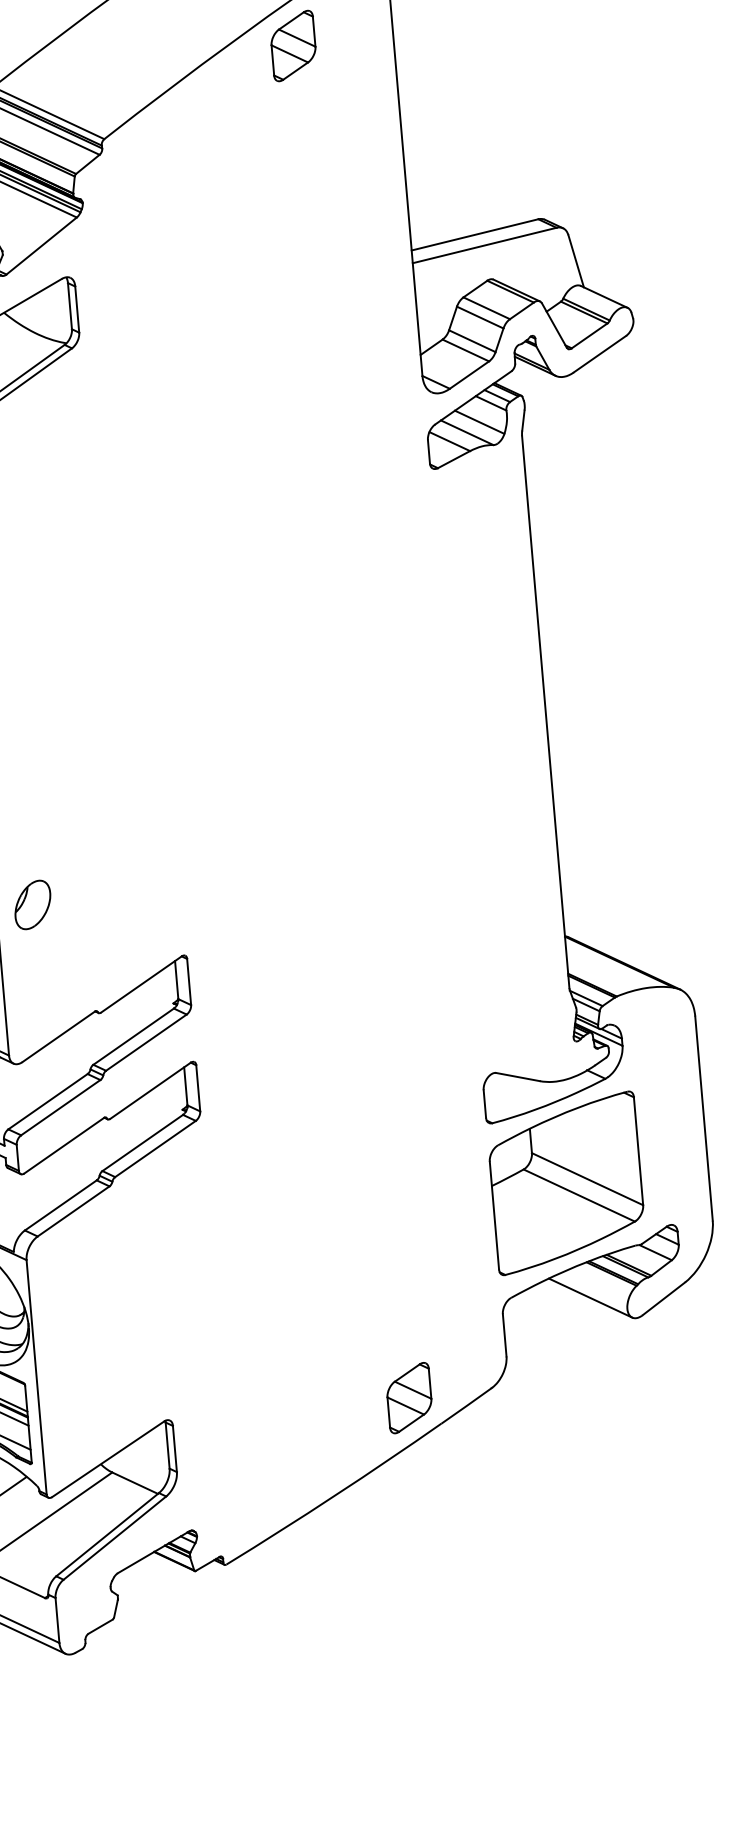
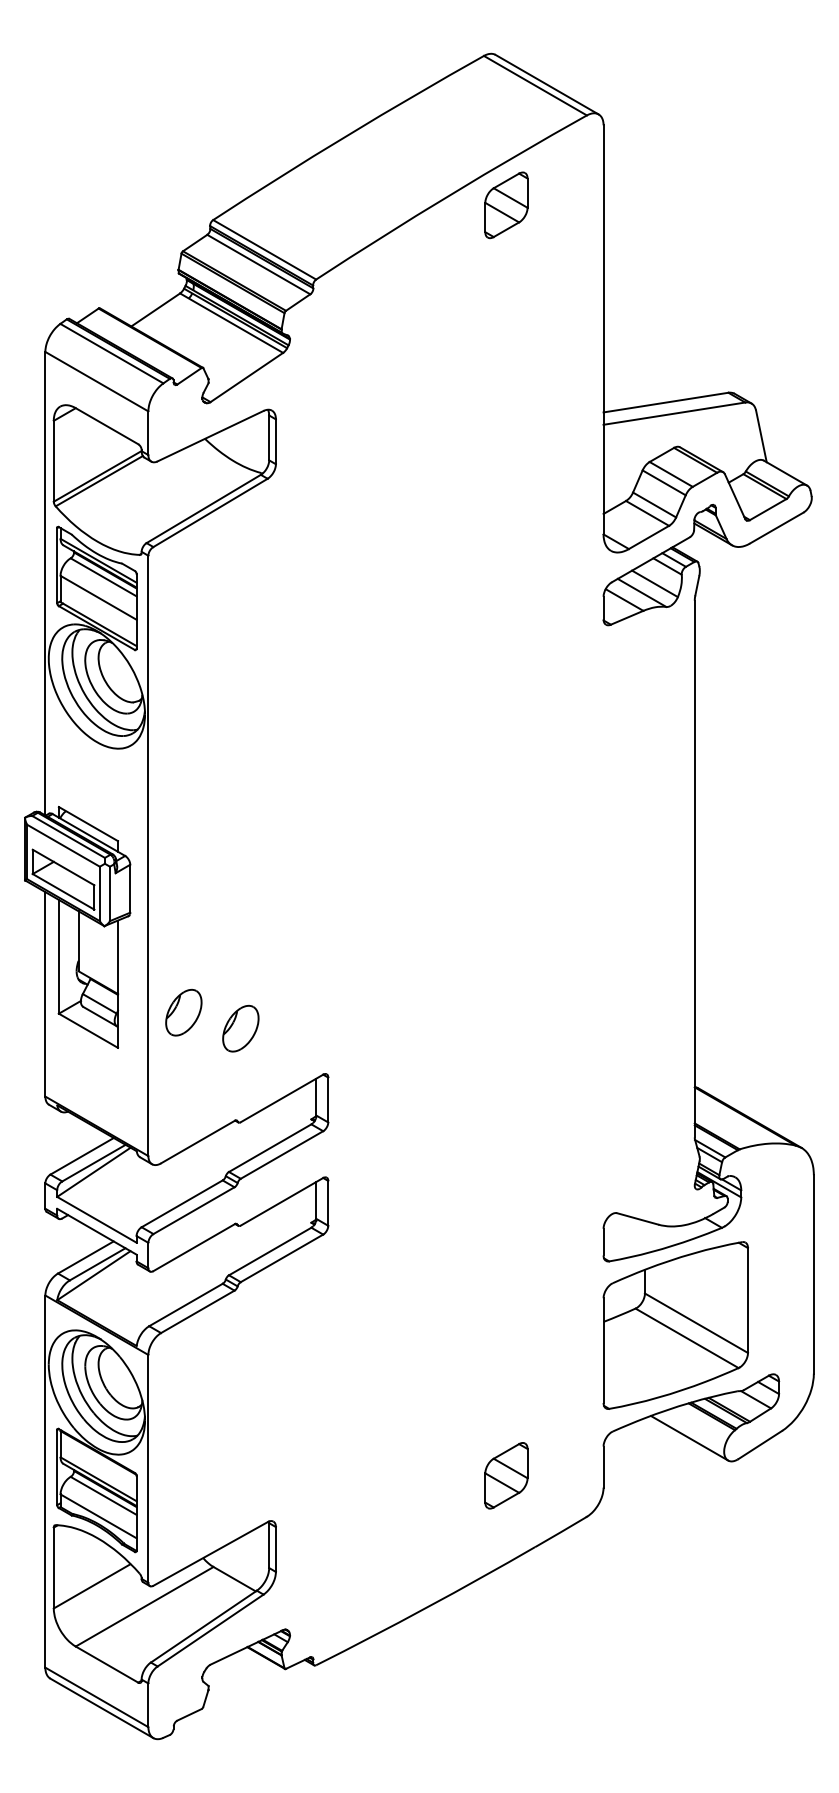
part: (92, 916) -> (240, 1028), added
part: (409, 1397) -> (506, 1475), moved

